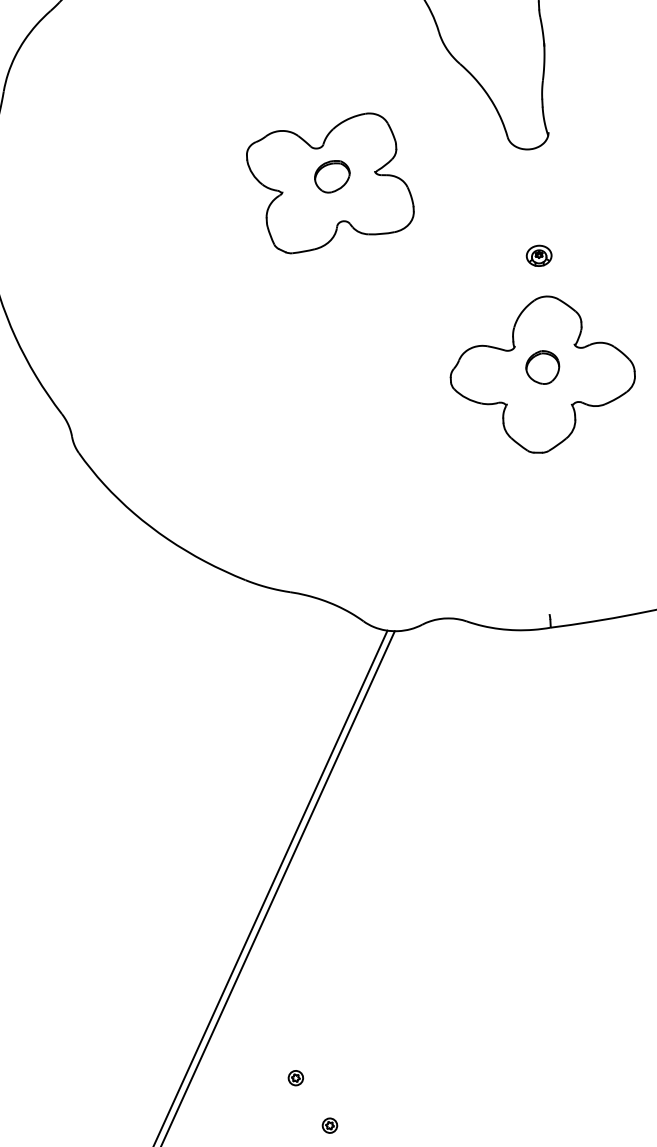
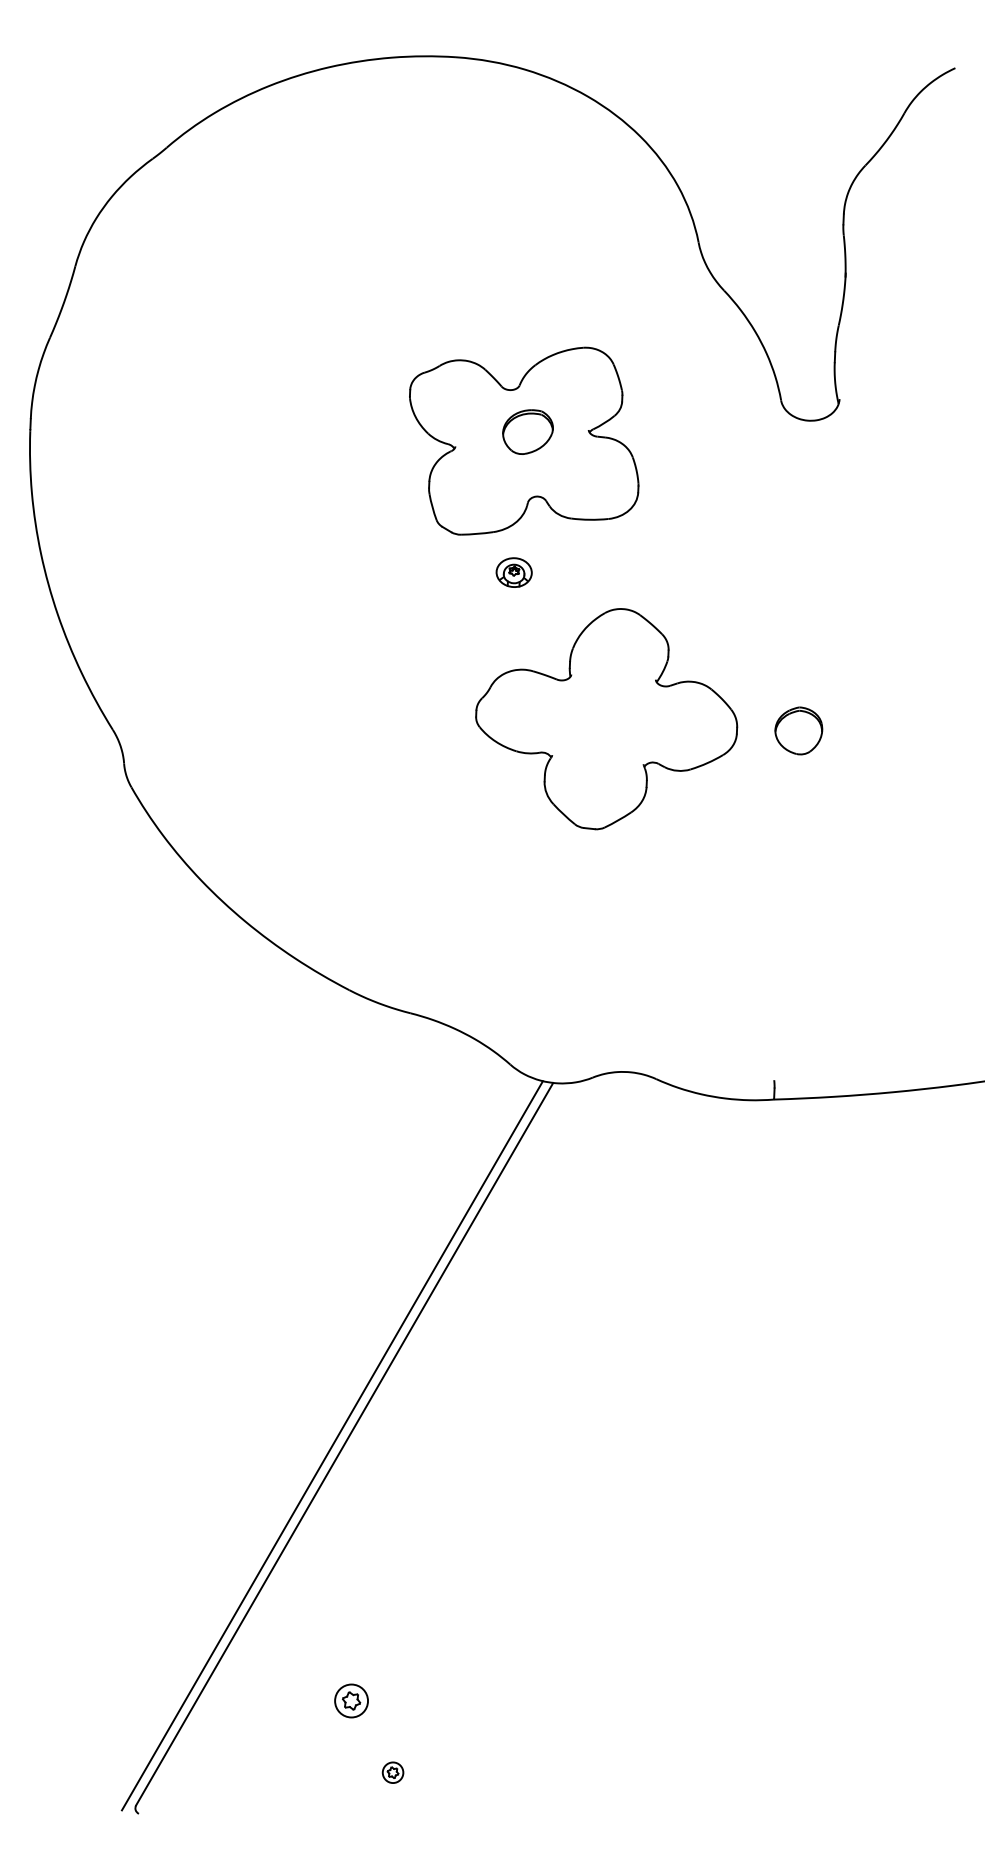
part: (538, 255) -> (513, 572), moved
part: (542, 375) -> (606, 719), moved
part: (295, 1077) -> (351, 1700), size x1.6

